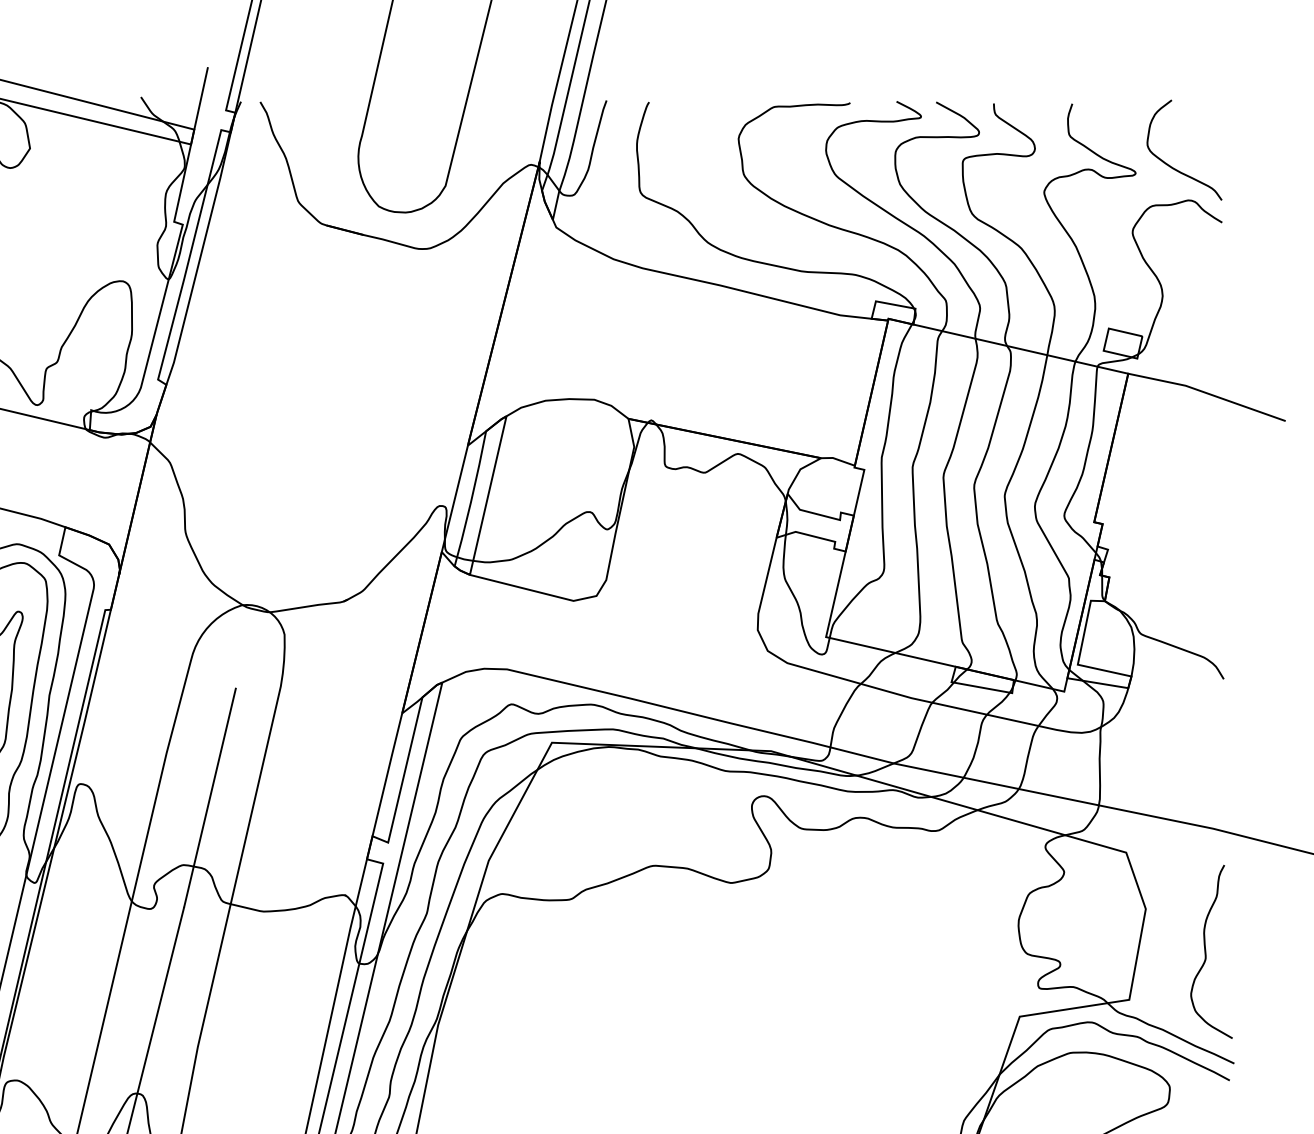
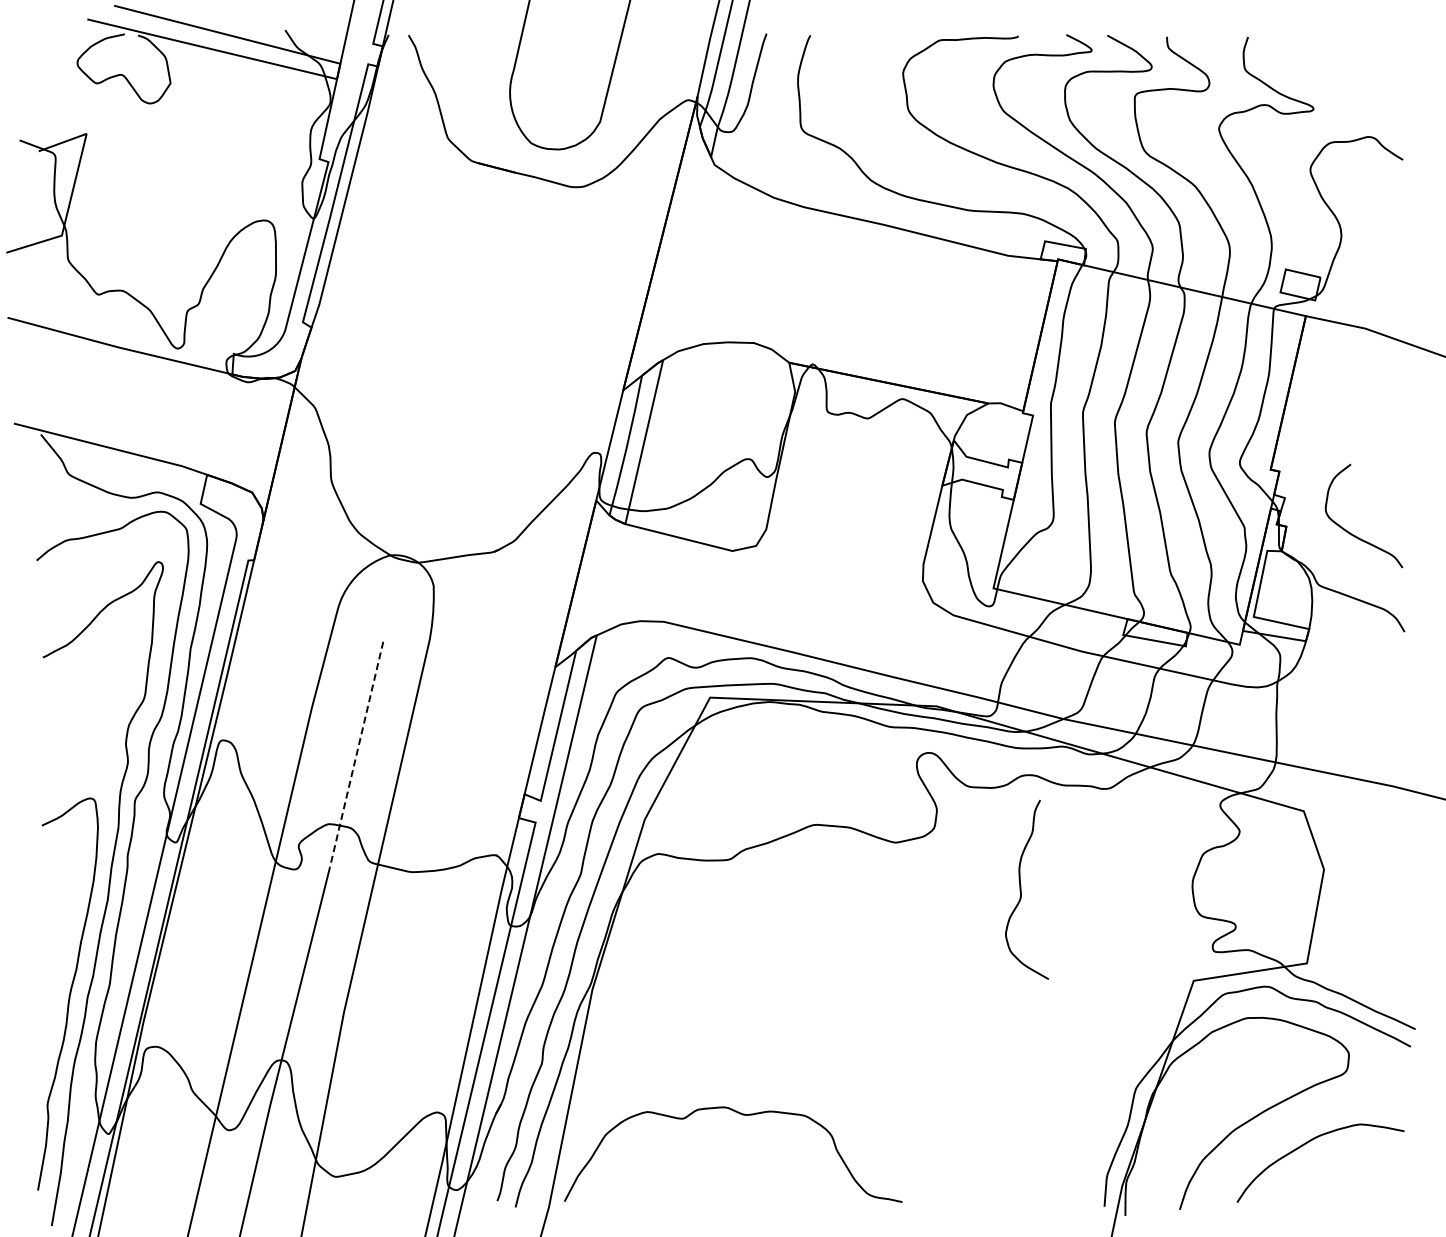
curve: (1173, 167) -> (1352, 533), moved
line: (209, 797) -> (356, 754), solid -> dashed
curve: (1206, 951) -> (1021, 889), moved

